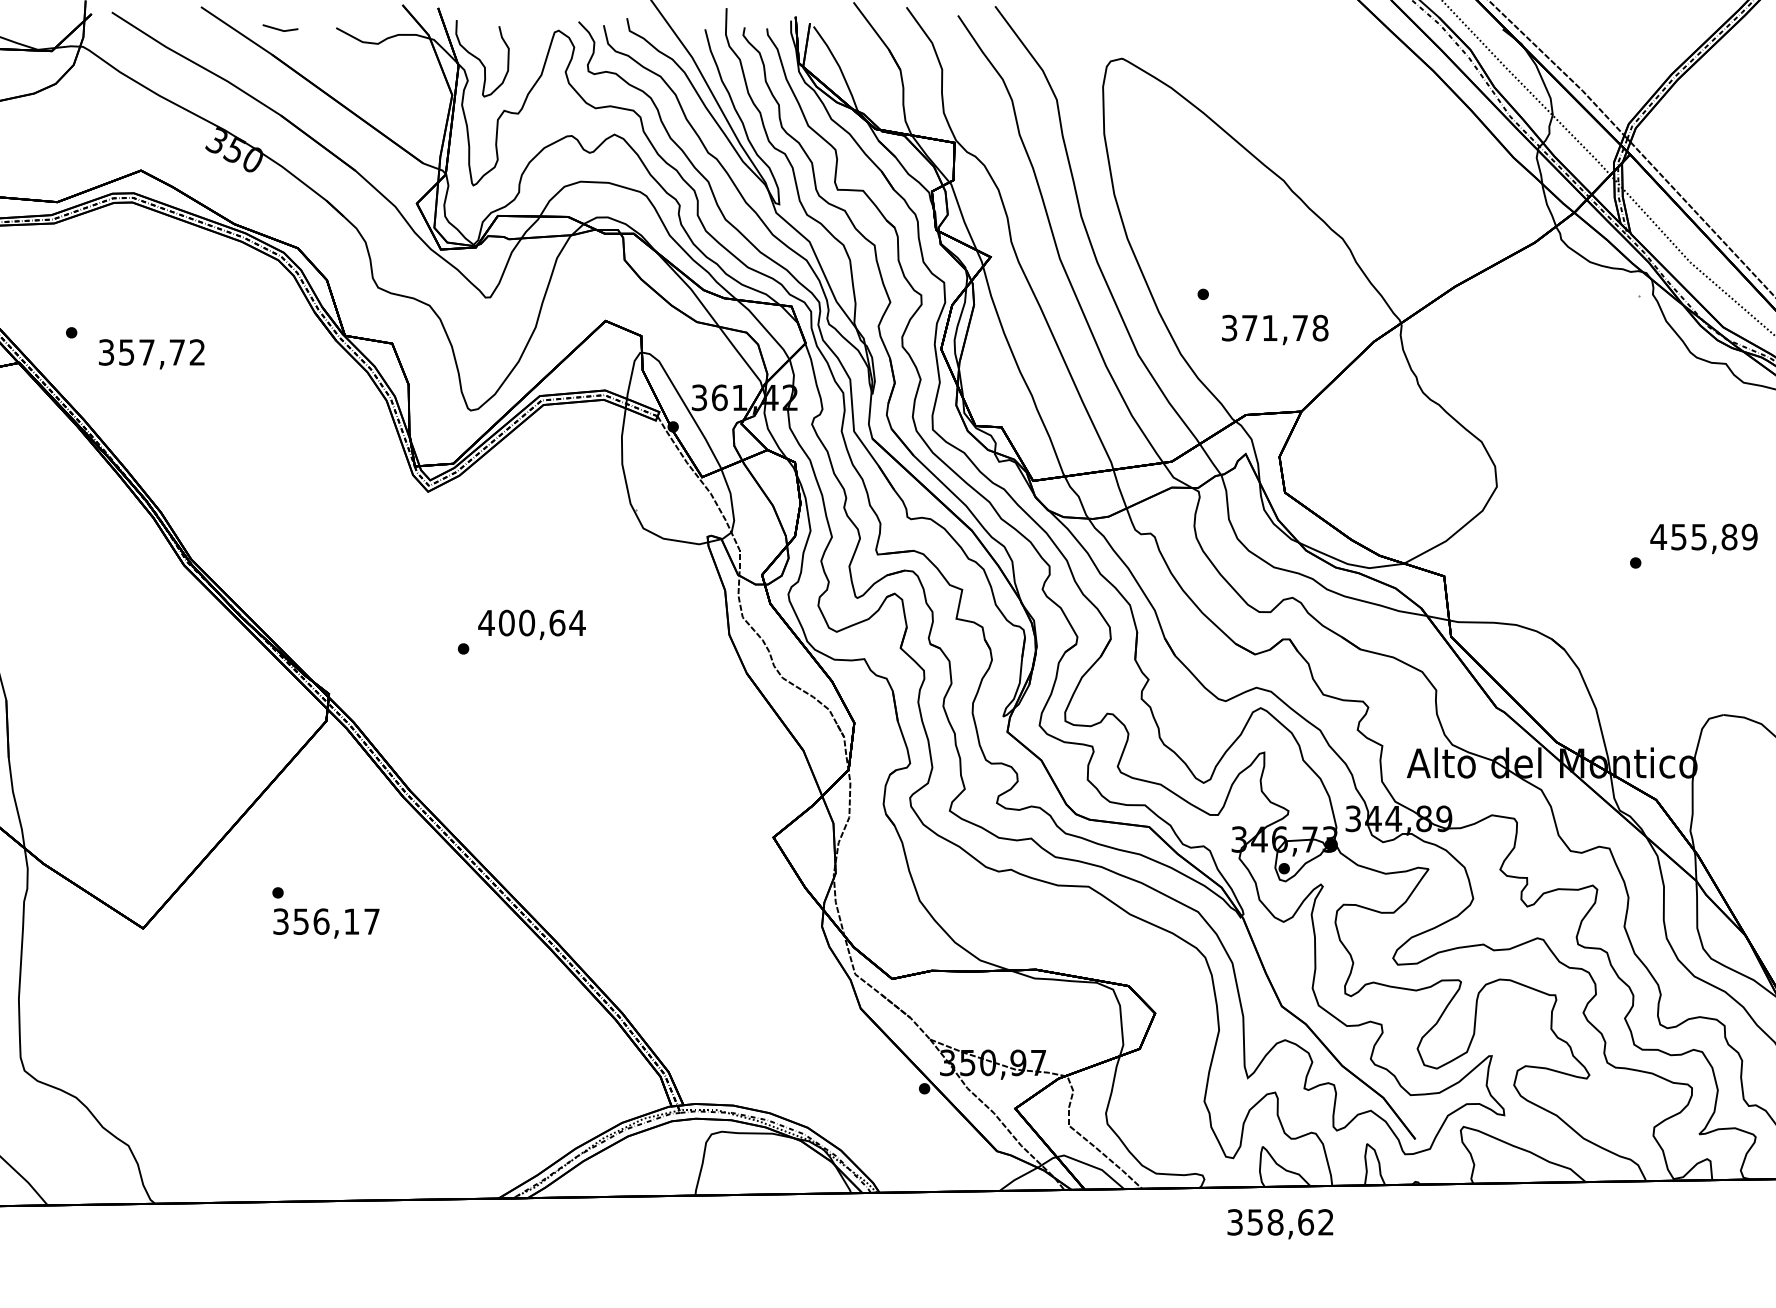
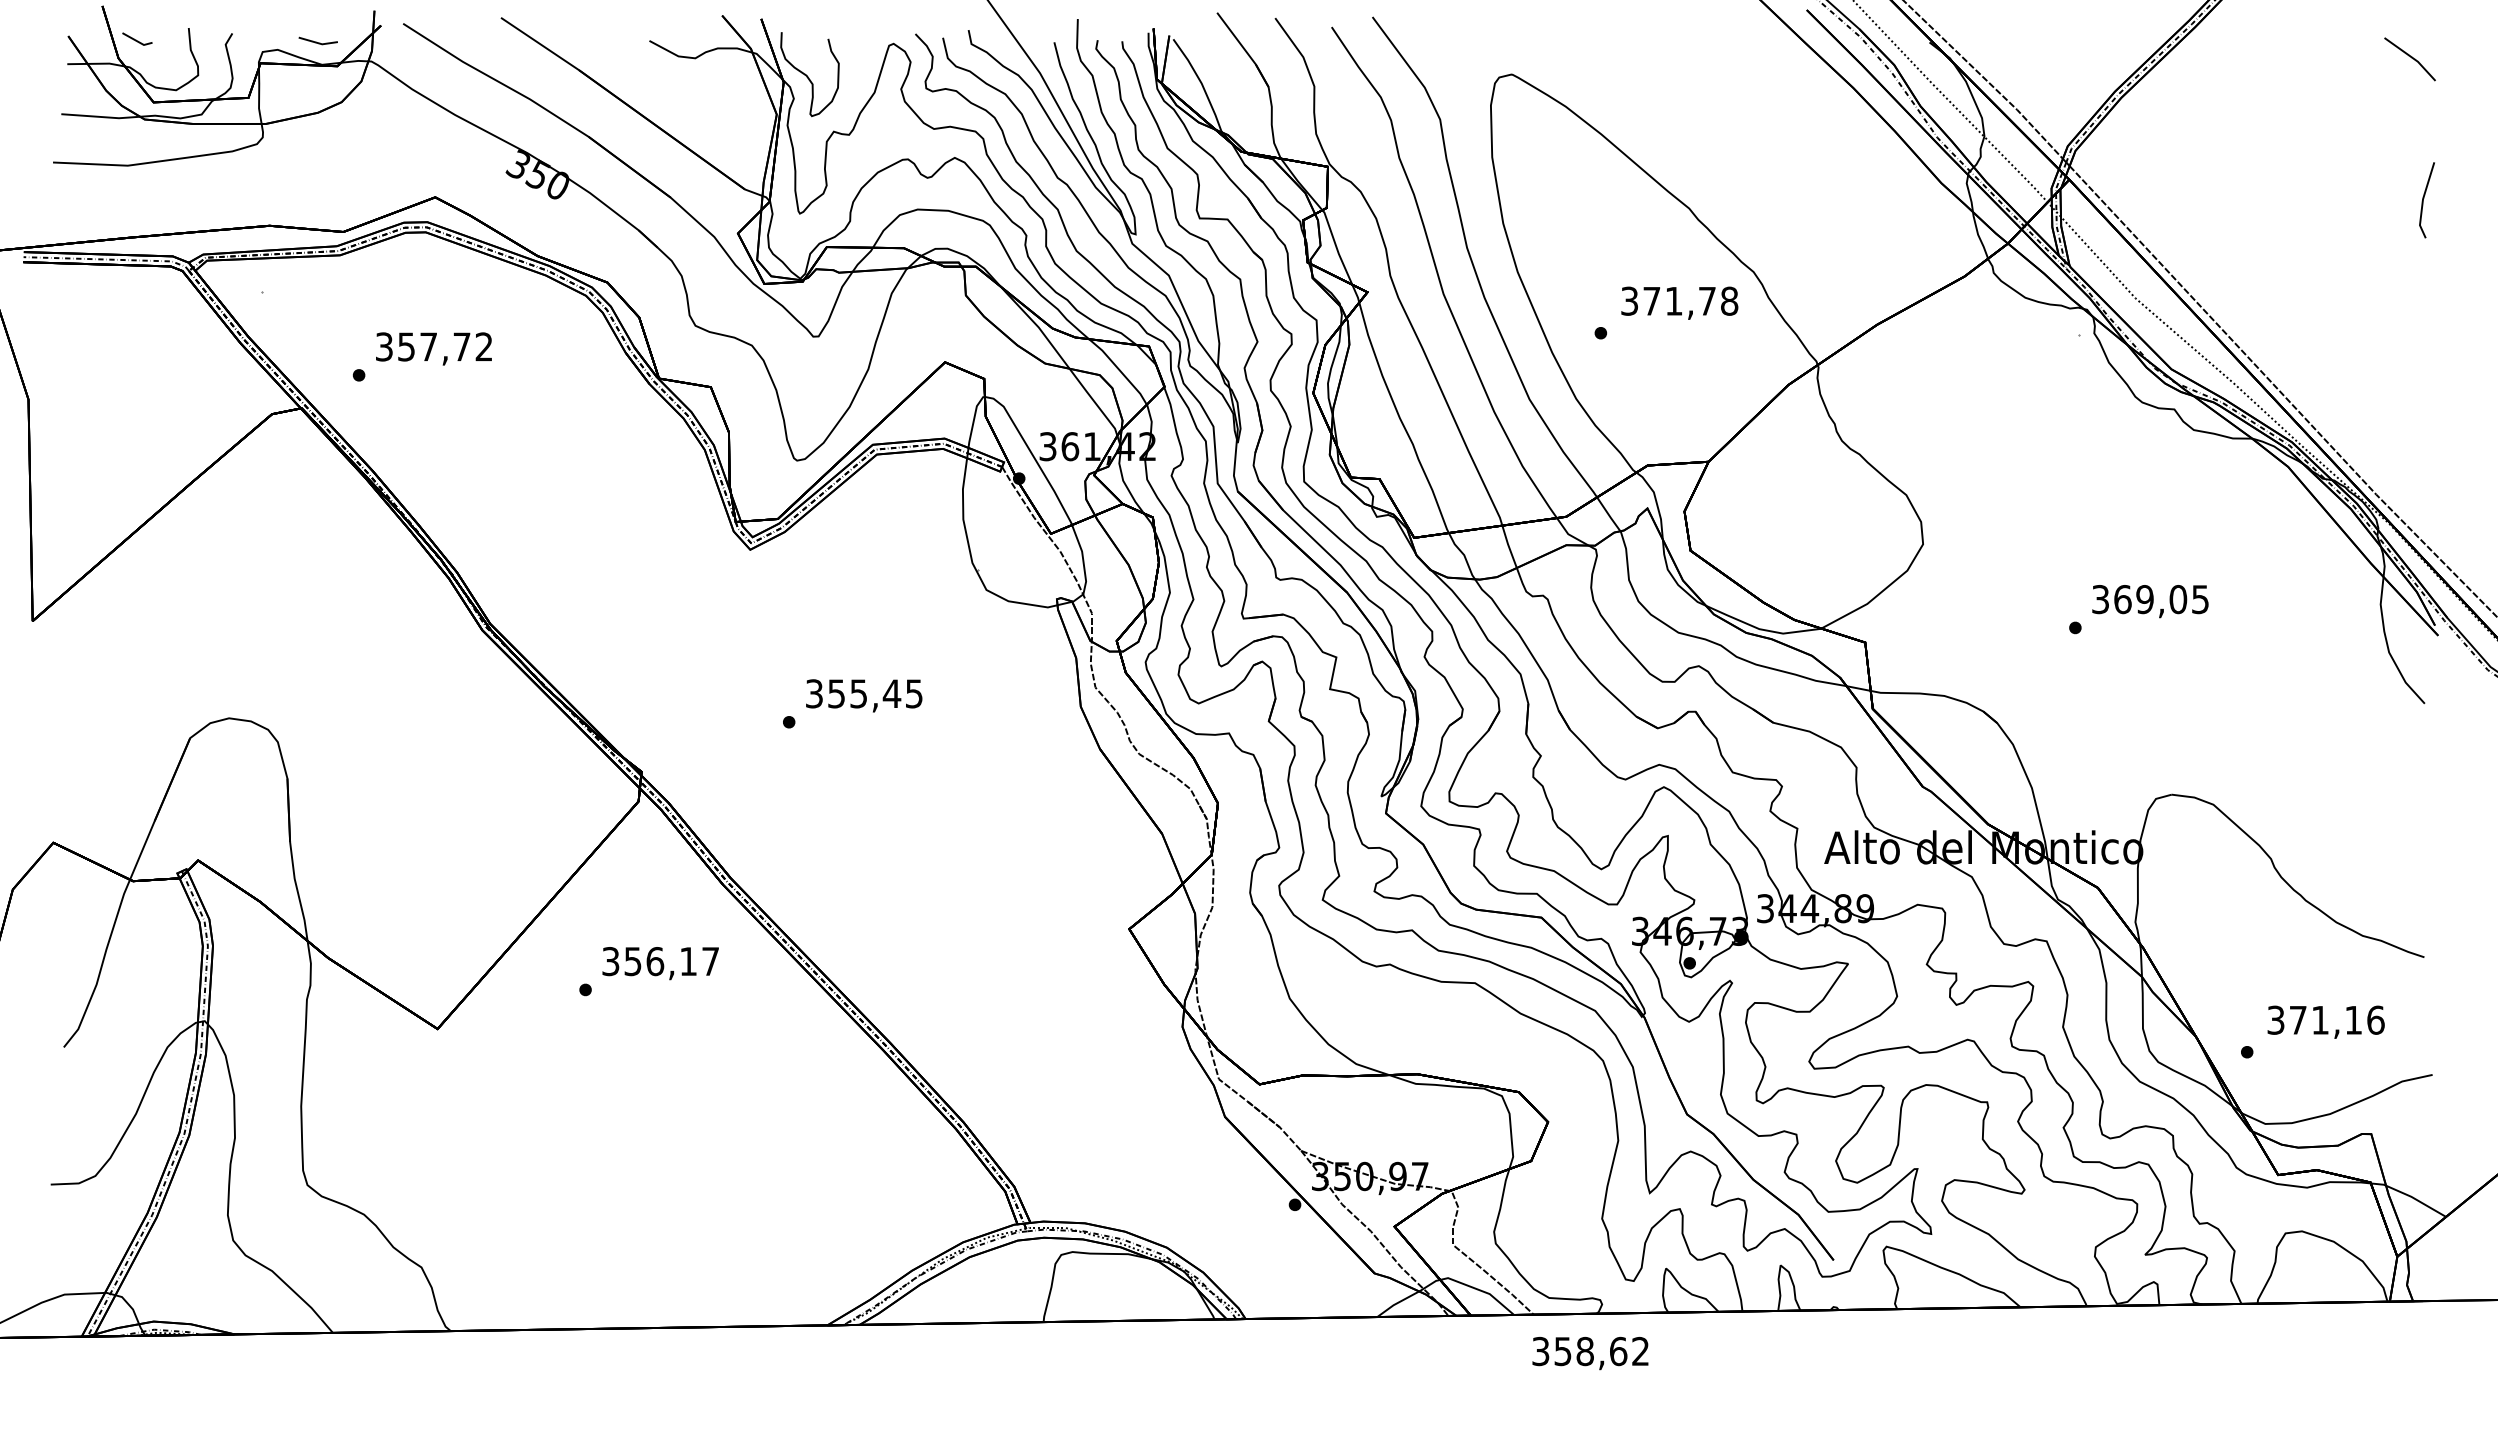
line: (278, 28) -> (316, 41), moved
text: (1274, 329) -> (1679, 302), moved
text: (151, 353) -> (433, 348), moved
text: (1704, 537) -> (2150, 599), 455,89 -> 369,05
text: (532, 622) -> (864, 693), 400,64 -> 355,45
text: (326, 923) -> (660, 963), moved
text: (1280, 1224) -> (1590, 1353), moved

